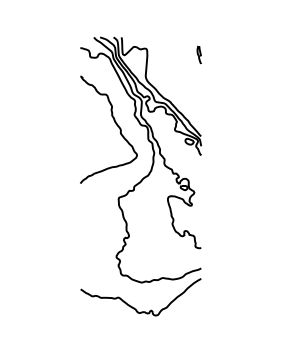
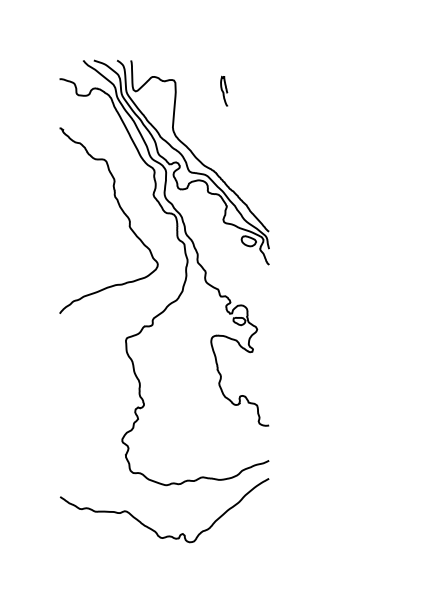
curve: (198, 54) -> (222, 90), moved

